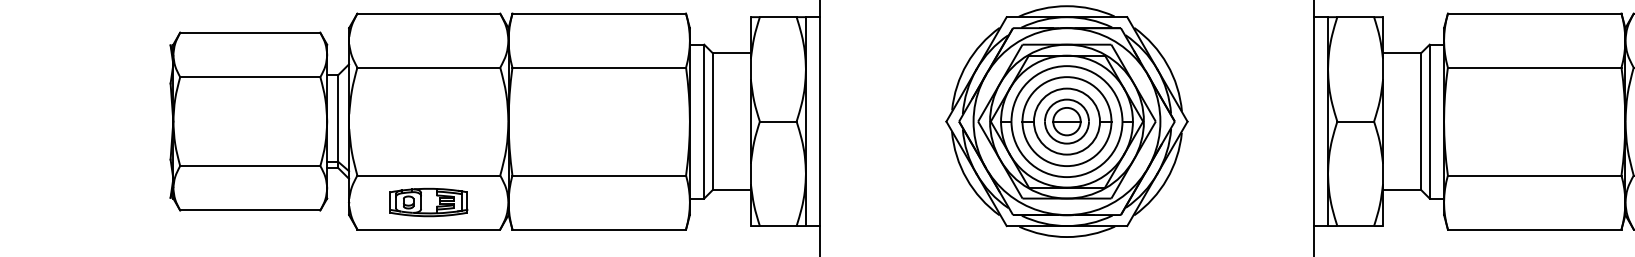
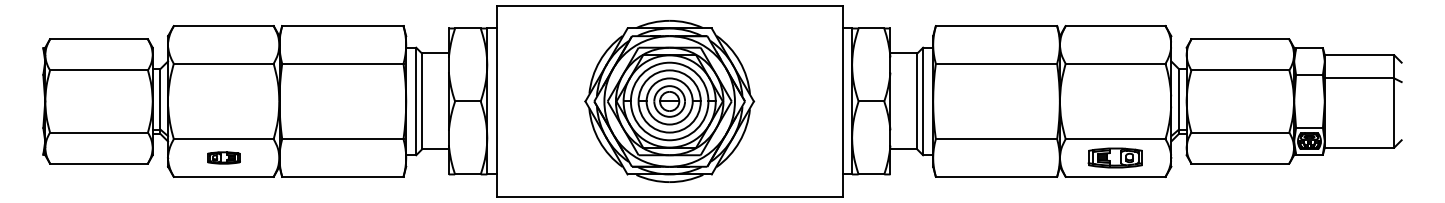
part: (428, 201) -> (223, 157), size x0.6

